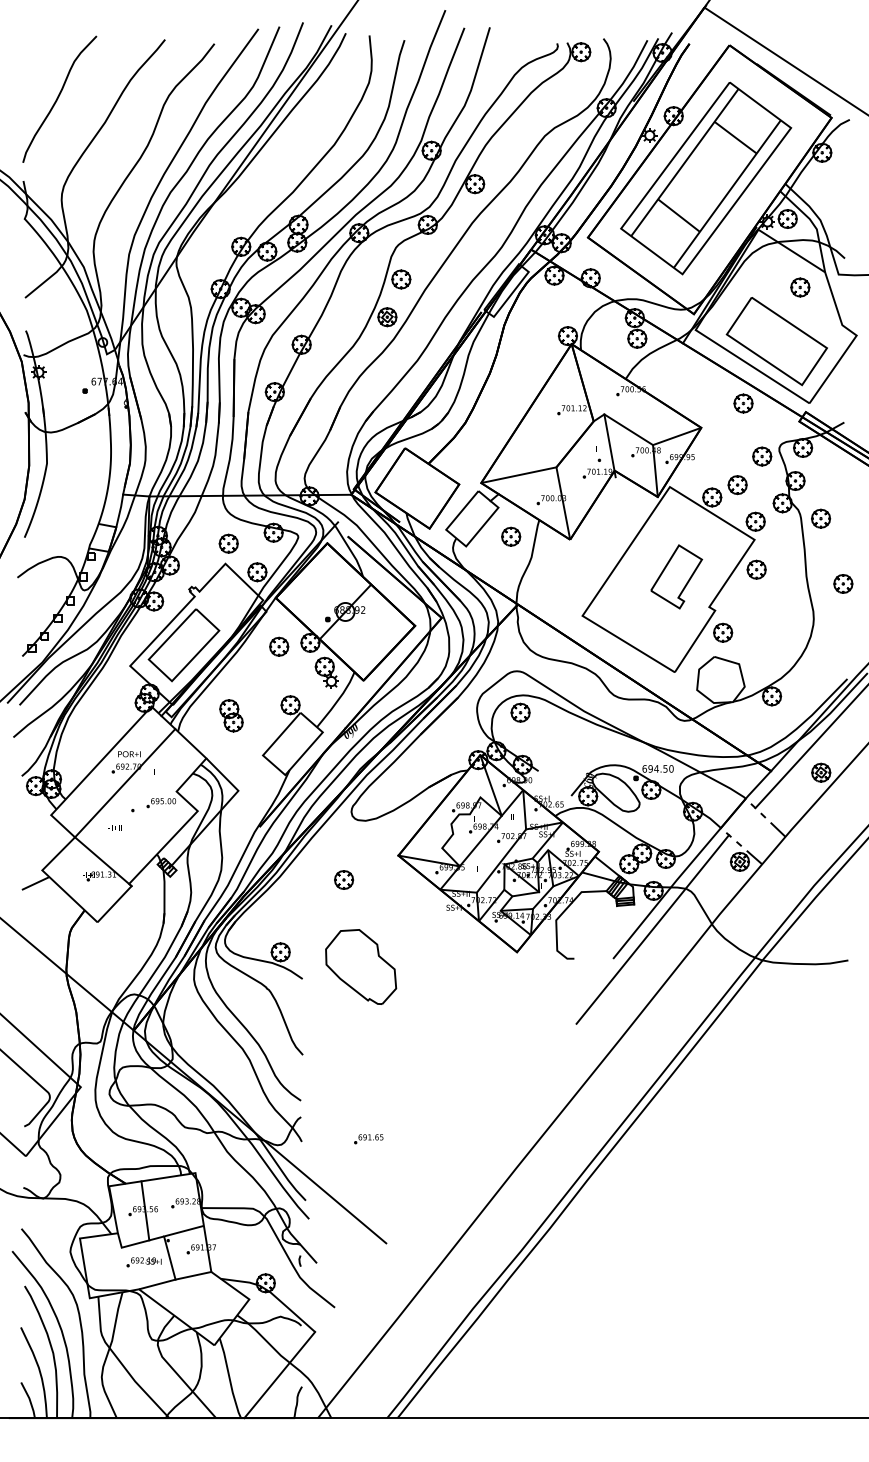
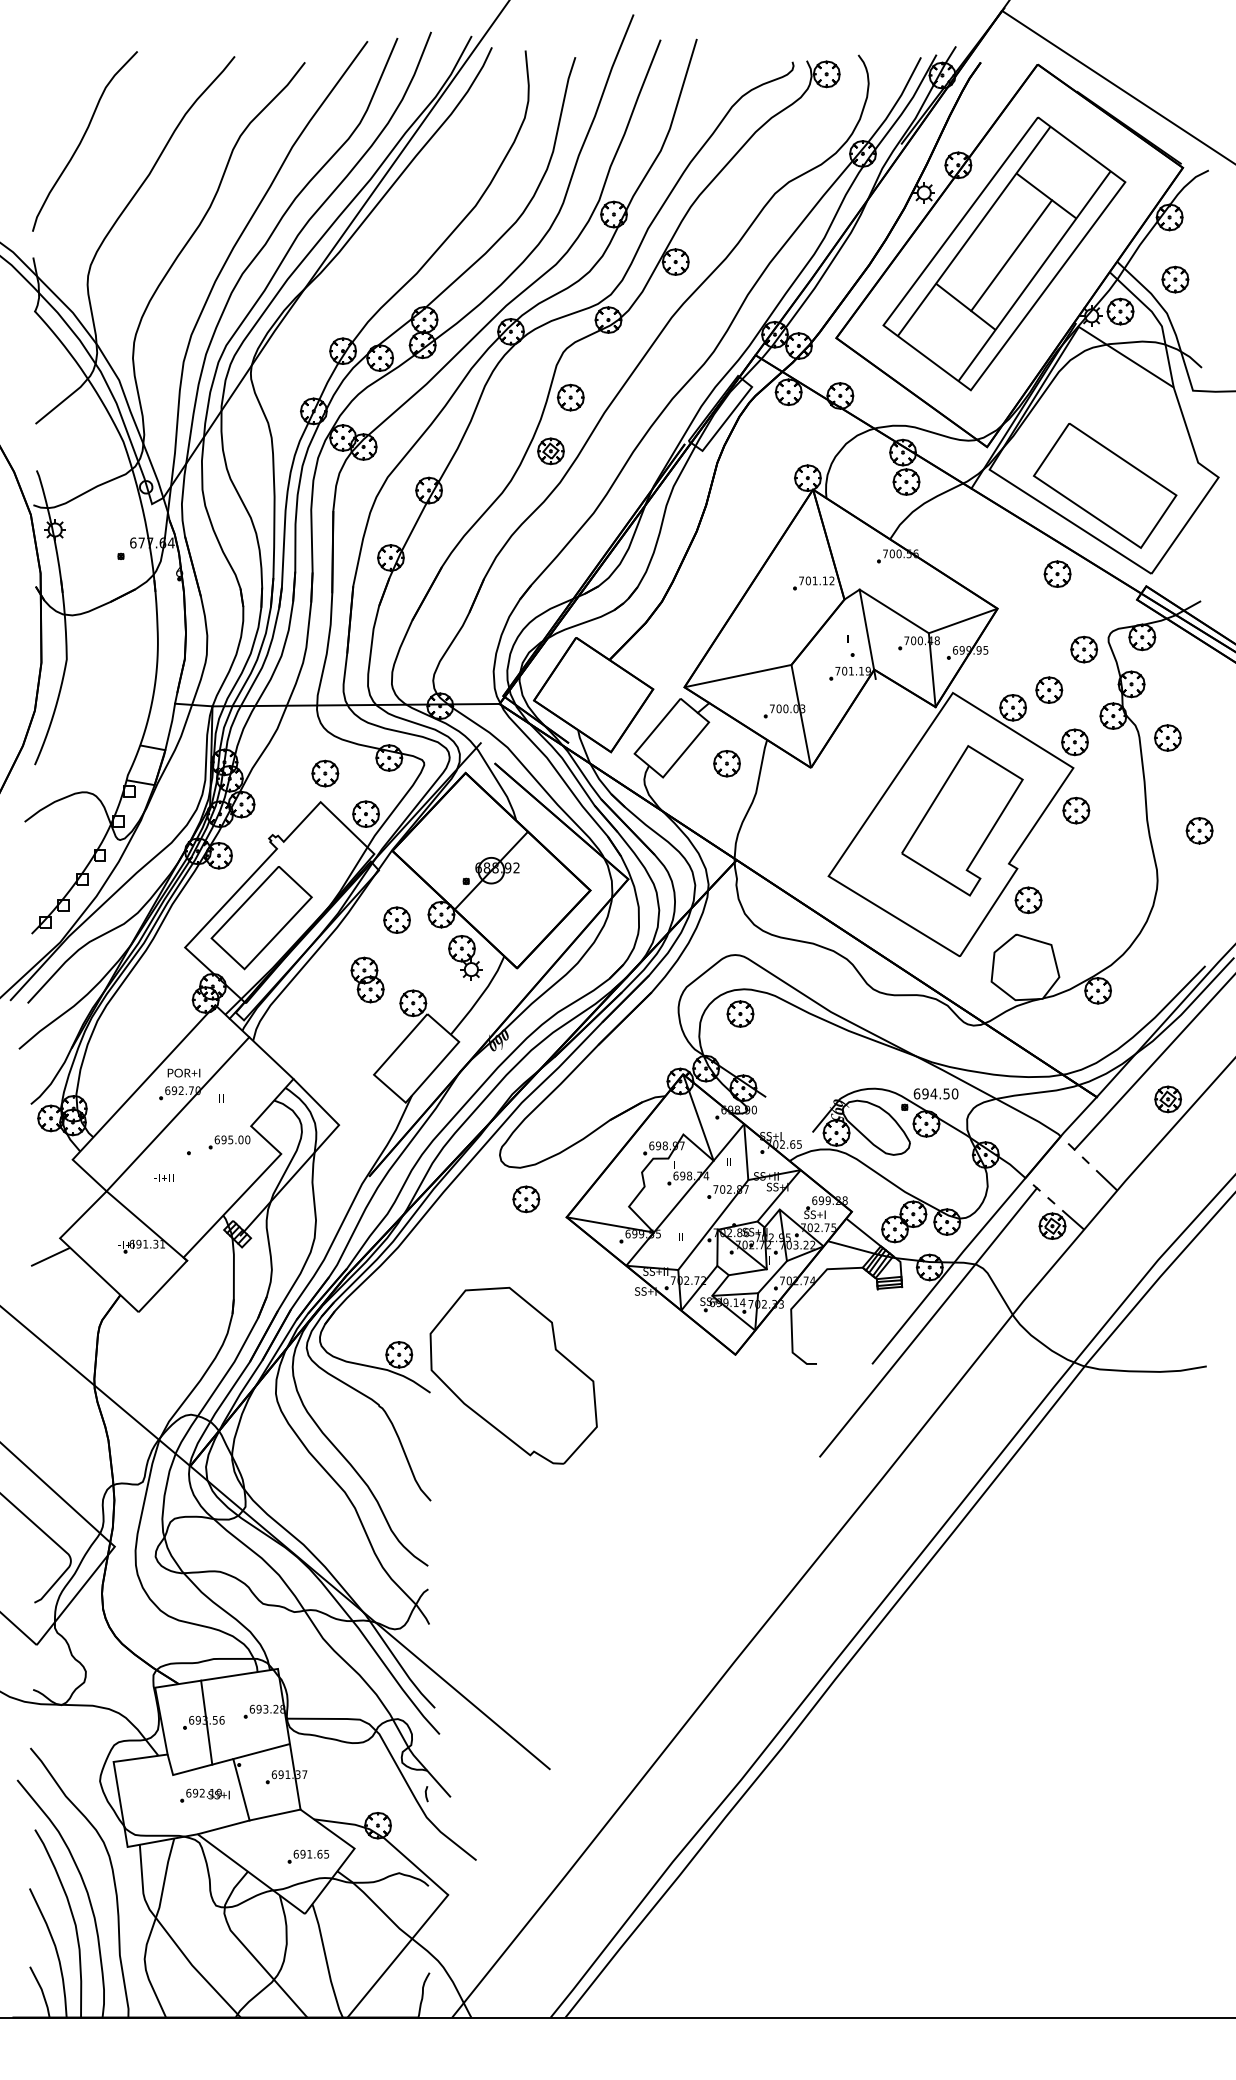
line: (710, 179) -> (1010, 255), added
part: (800, 287) -> (1175, 279), moved
part: (676, 576) -> (962, 820), size x1.67
part: (231, 715) -> (367, 979), moved
part: (344, 879) -> (526, 1198), moved
part: (360, 966) -> (512, 1375), size x1.67
part: (368, 1139) -> (307, 1857), moved

